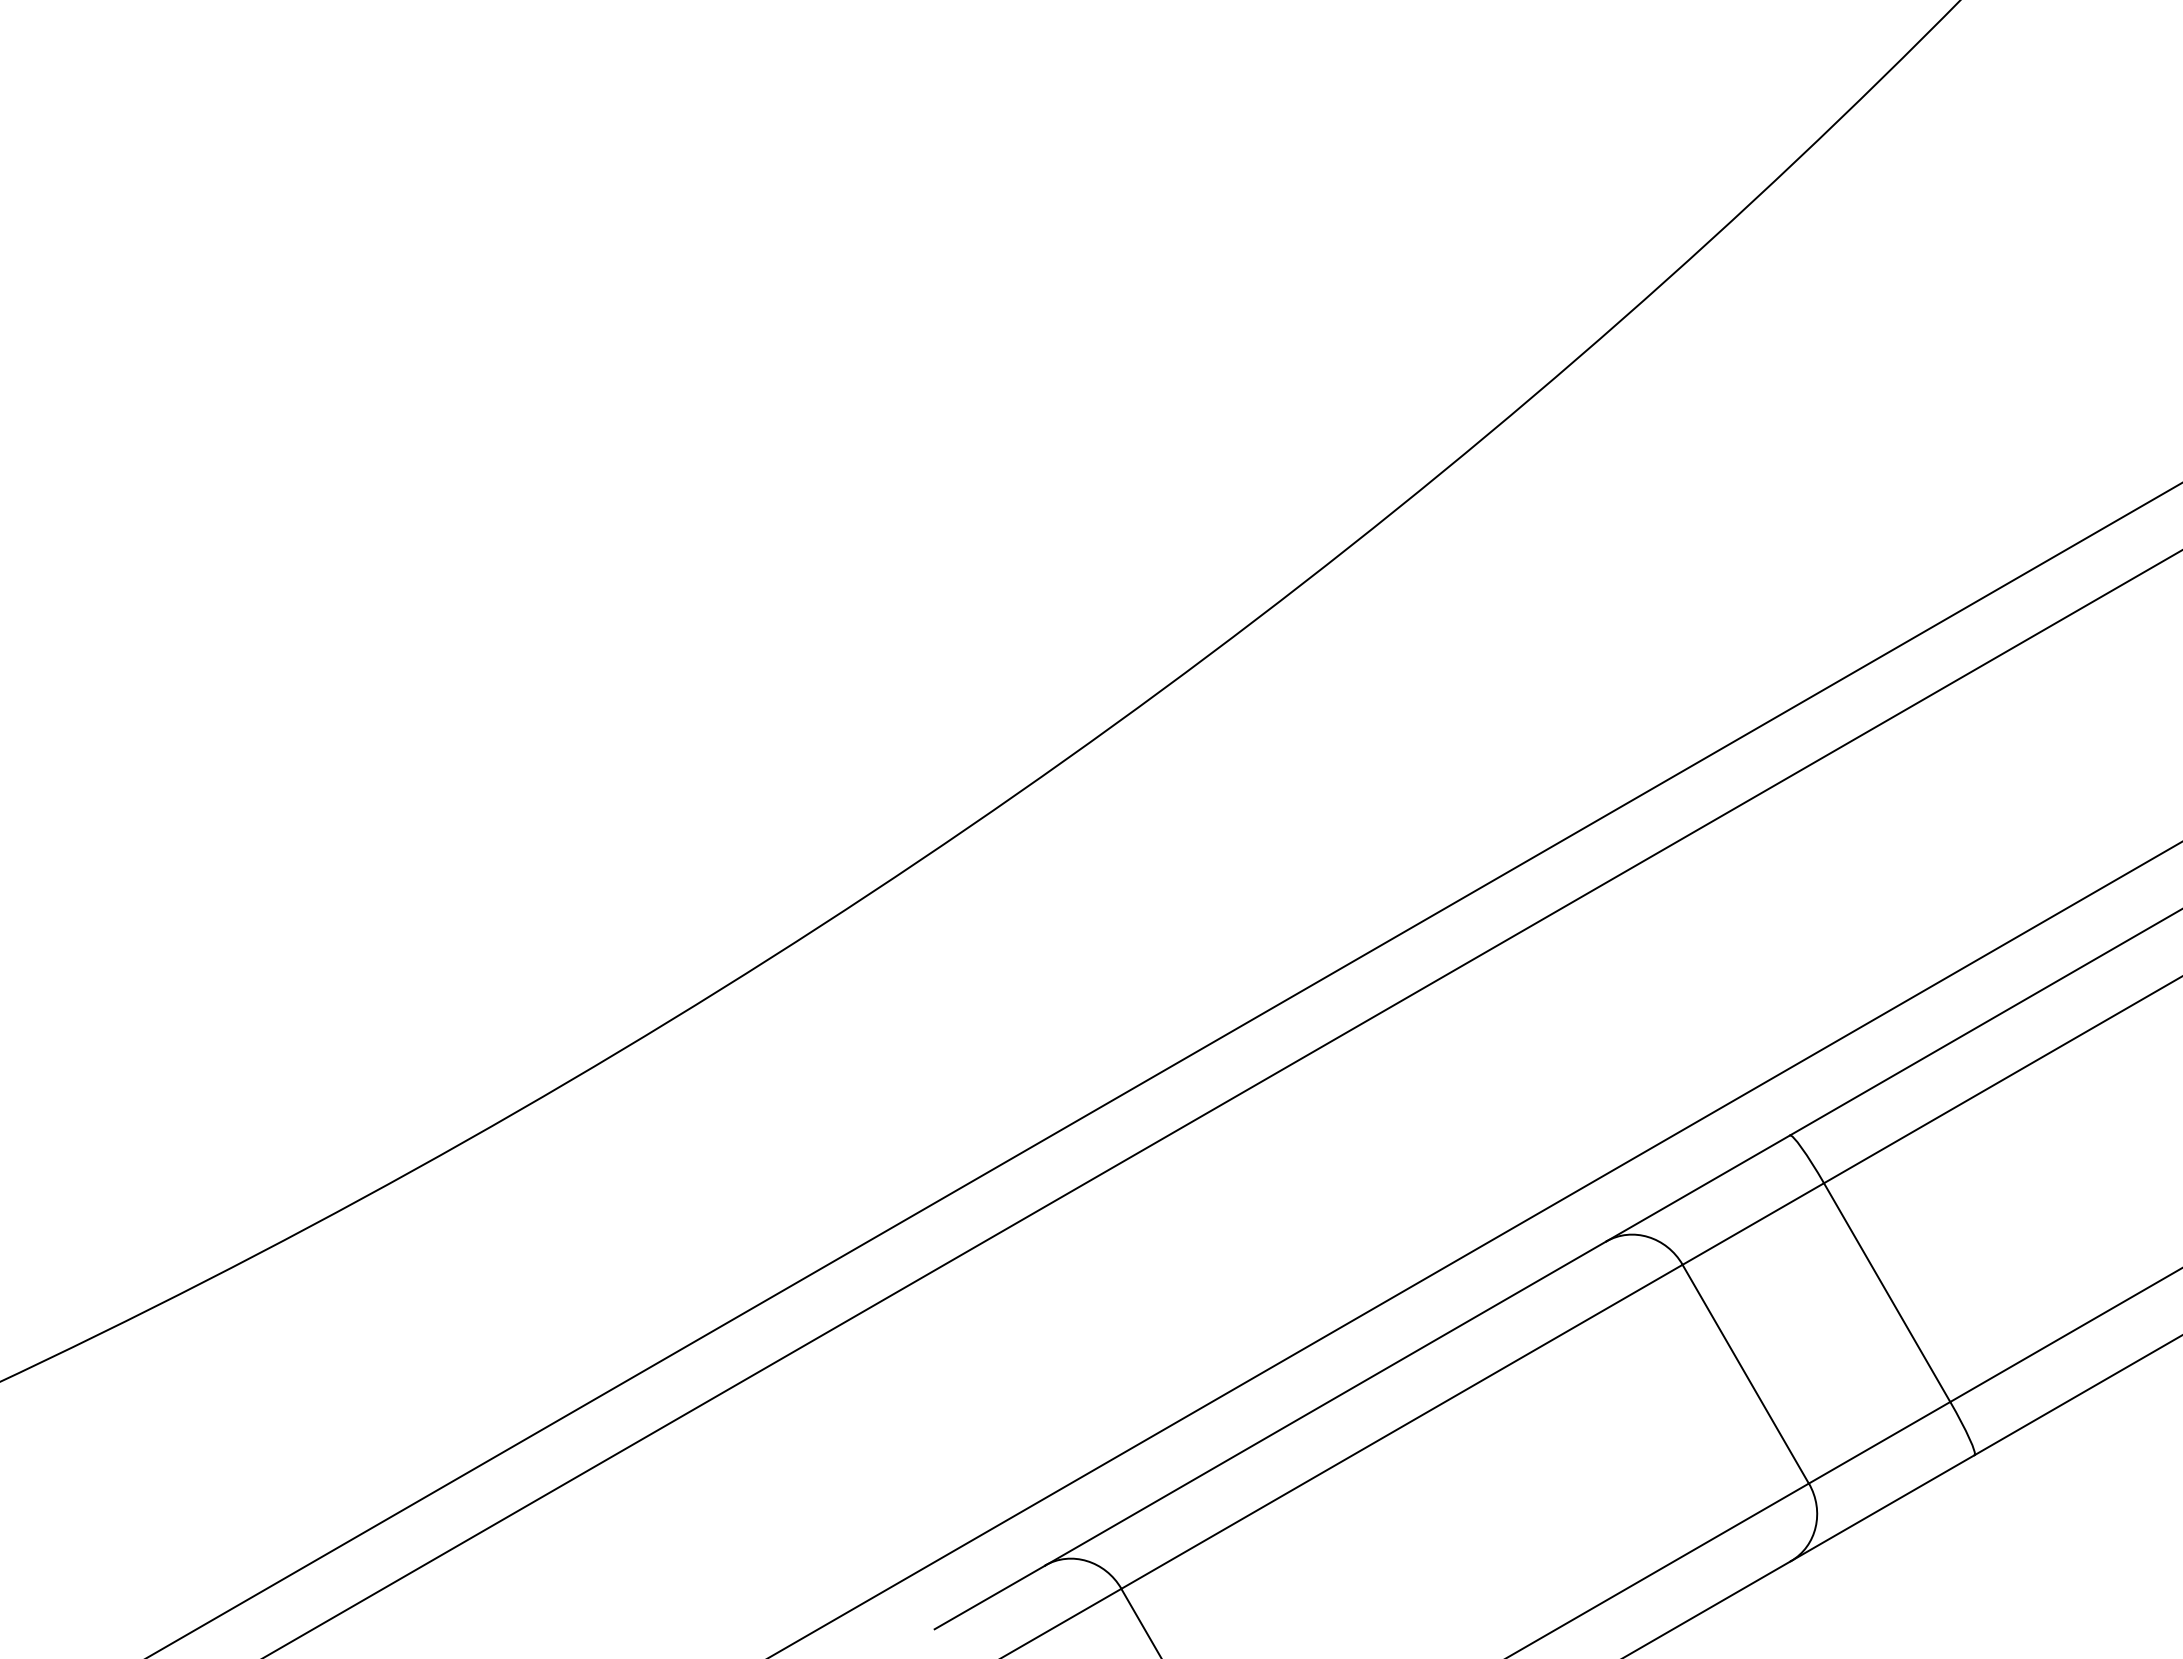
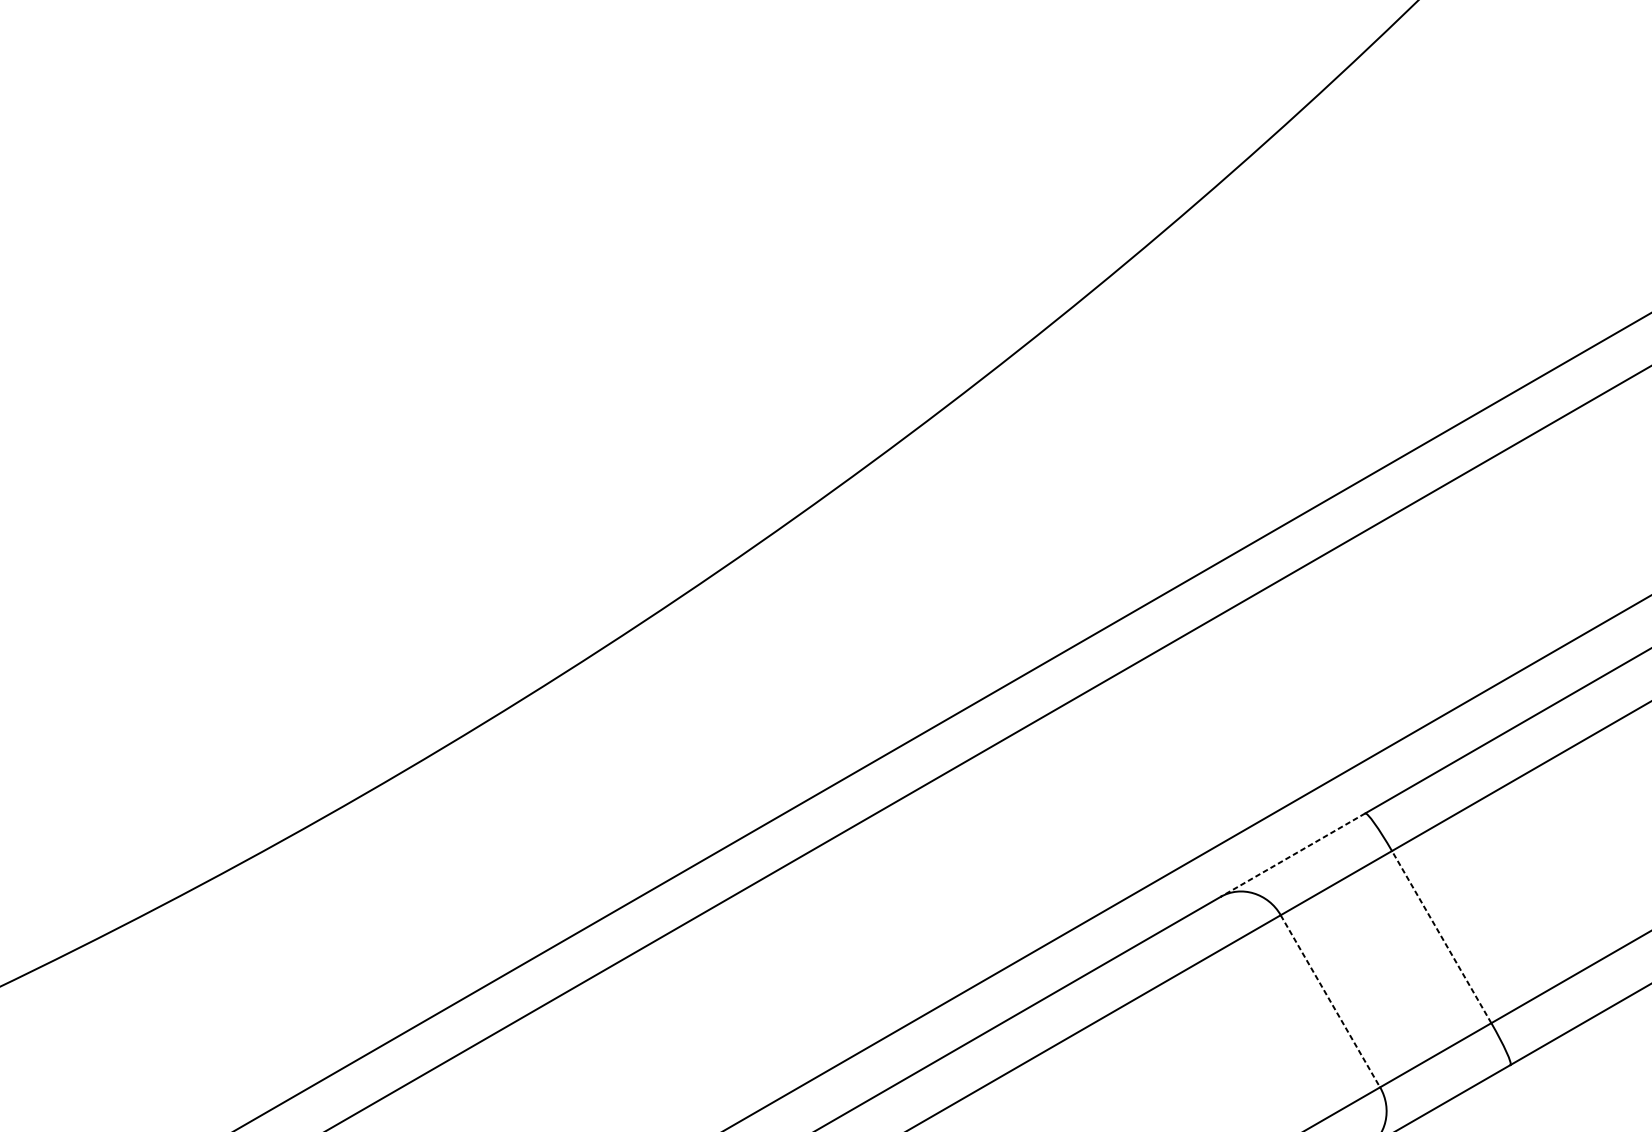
line: (1697, 1188) -> (1292, 855), solid -> dashed
line: (1886, 1292) -> (1441, 937), solid -> dashed
line: (1745, 1374) -> (1330, 1001), solid -> dashed

